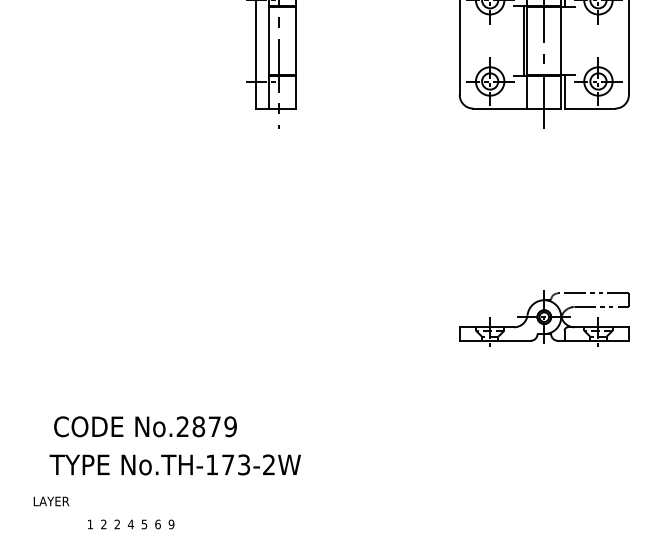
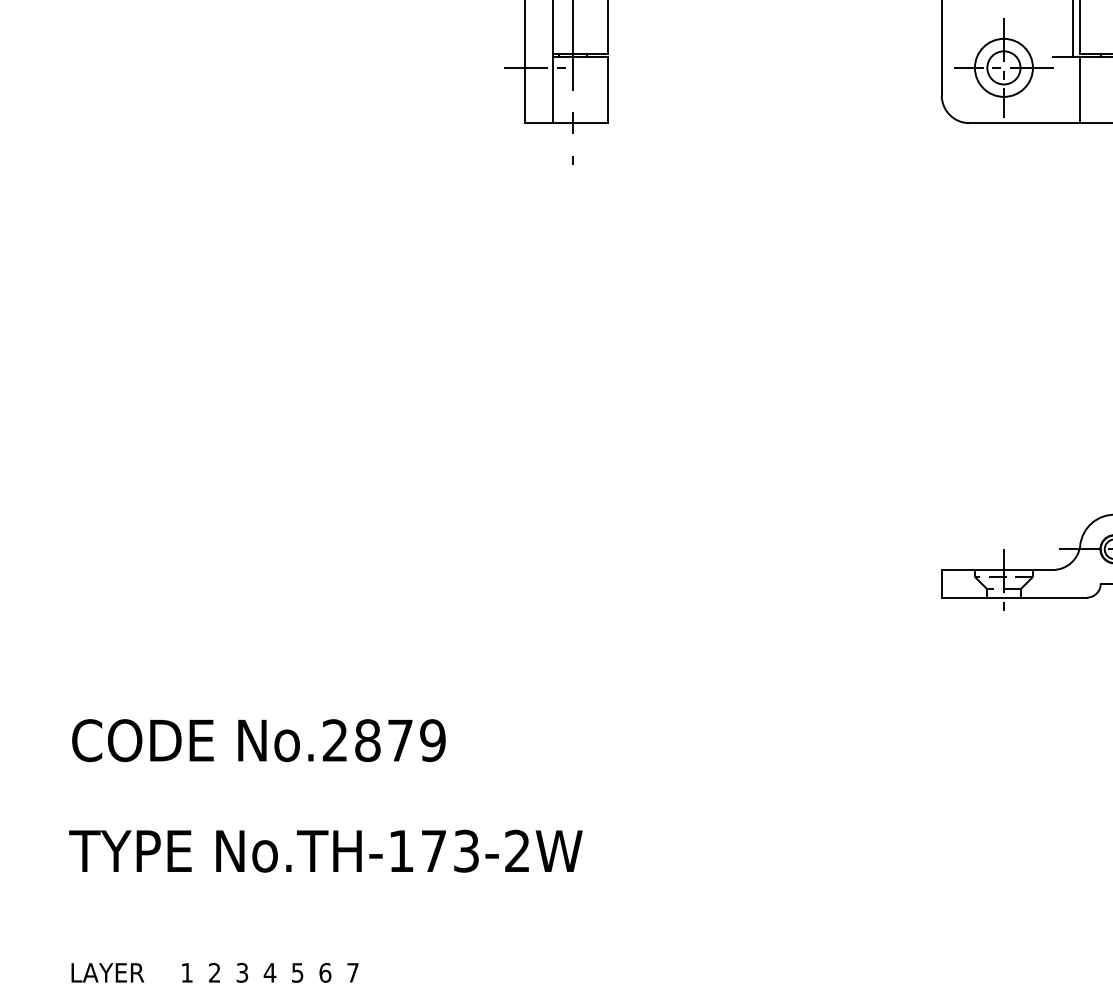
text: (145, 426) -> (258, 739), moved
text: (174, 464) -> (324, 850), moved
text: (51, 501) -> (107, 972), moved
text: (117, 524) -> (242, 972), 2 -> 3
text: (171, 524) -> (352, 972), 9 -> 7

